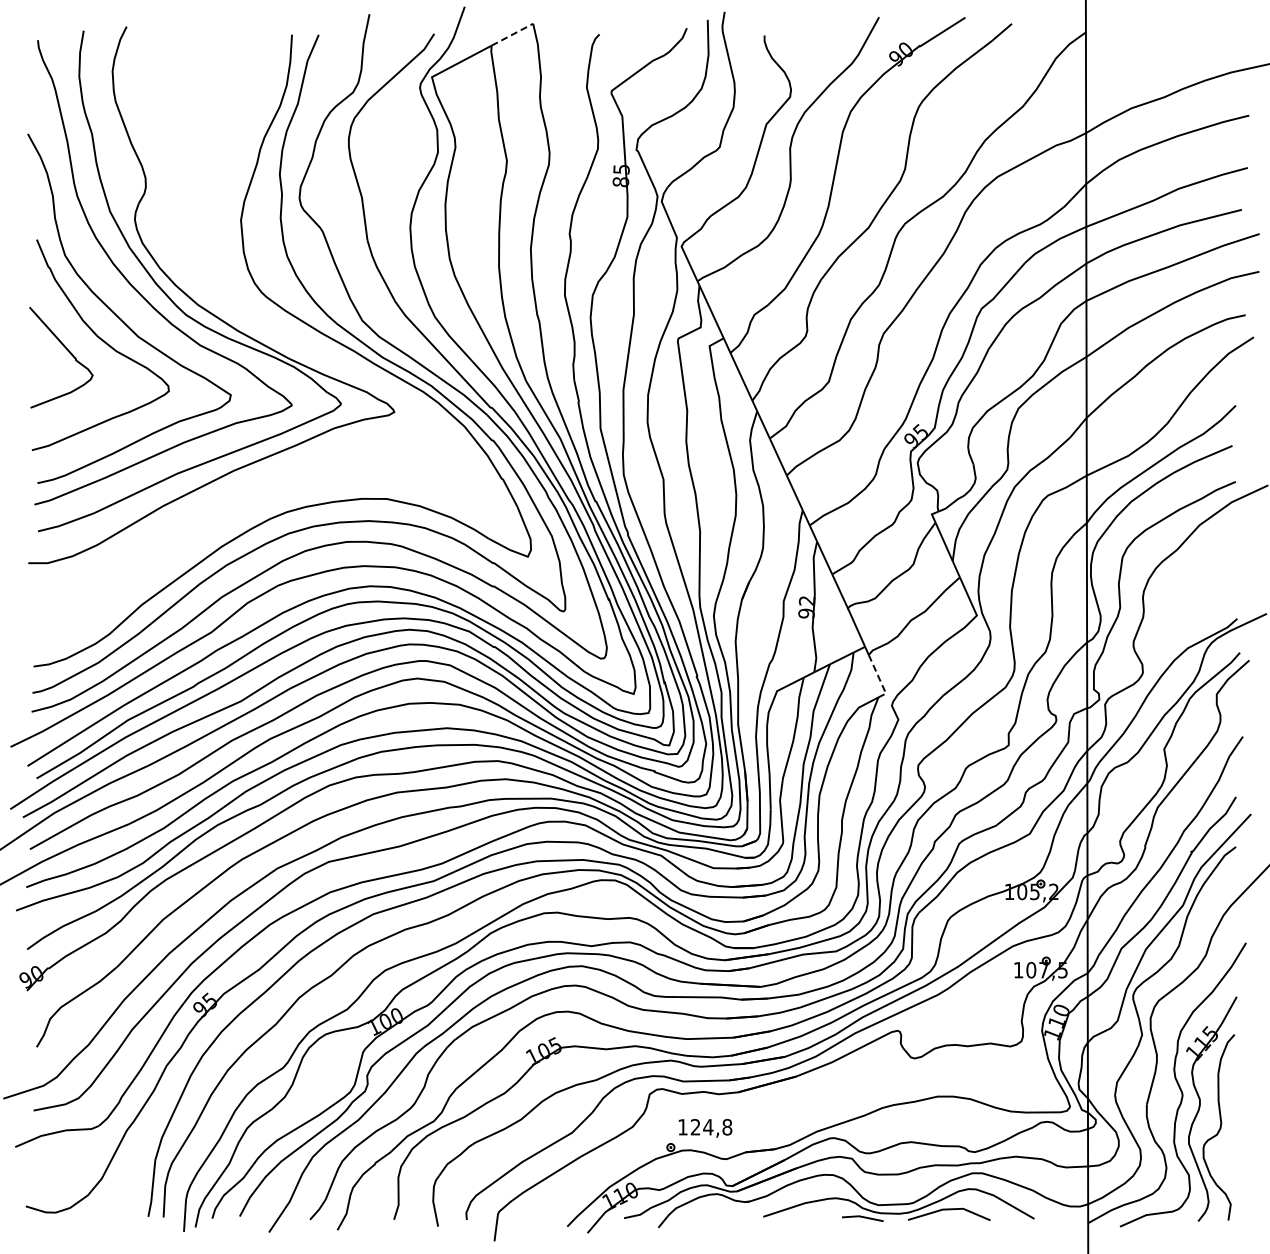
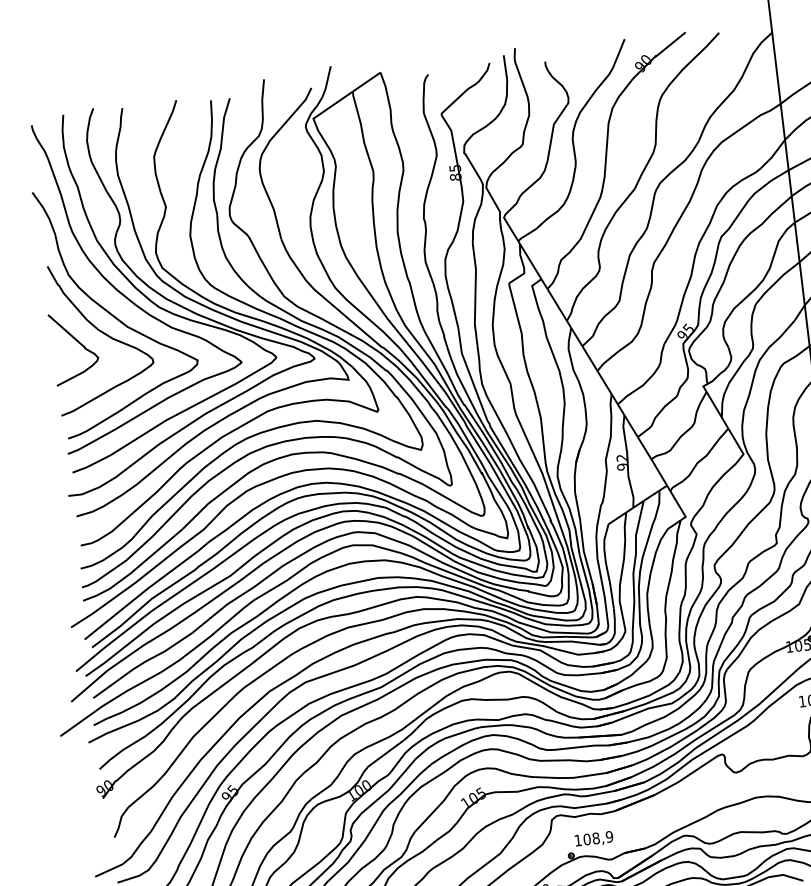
line: (512, 34) -> (366, 81), dashed -> solid
part: (255, 331) -> (209, 313), added
line: (879, 679) -> (679, 507), dashed -> solid
text: (711, 1127) -> (598, 838), 124,8 -> 108,9

